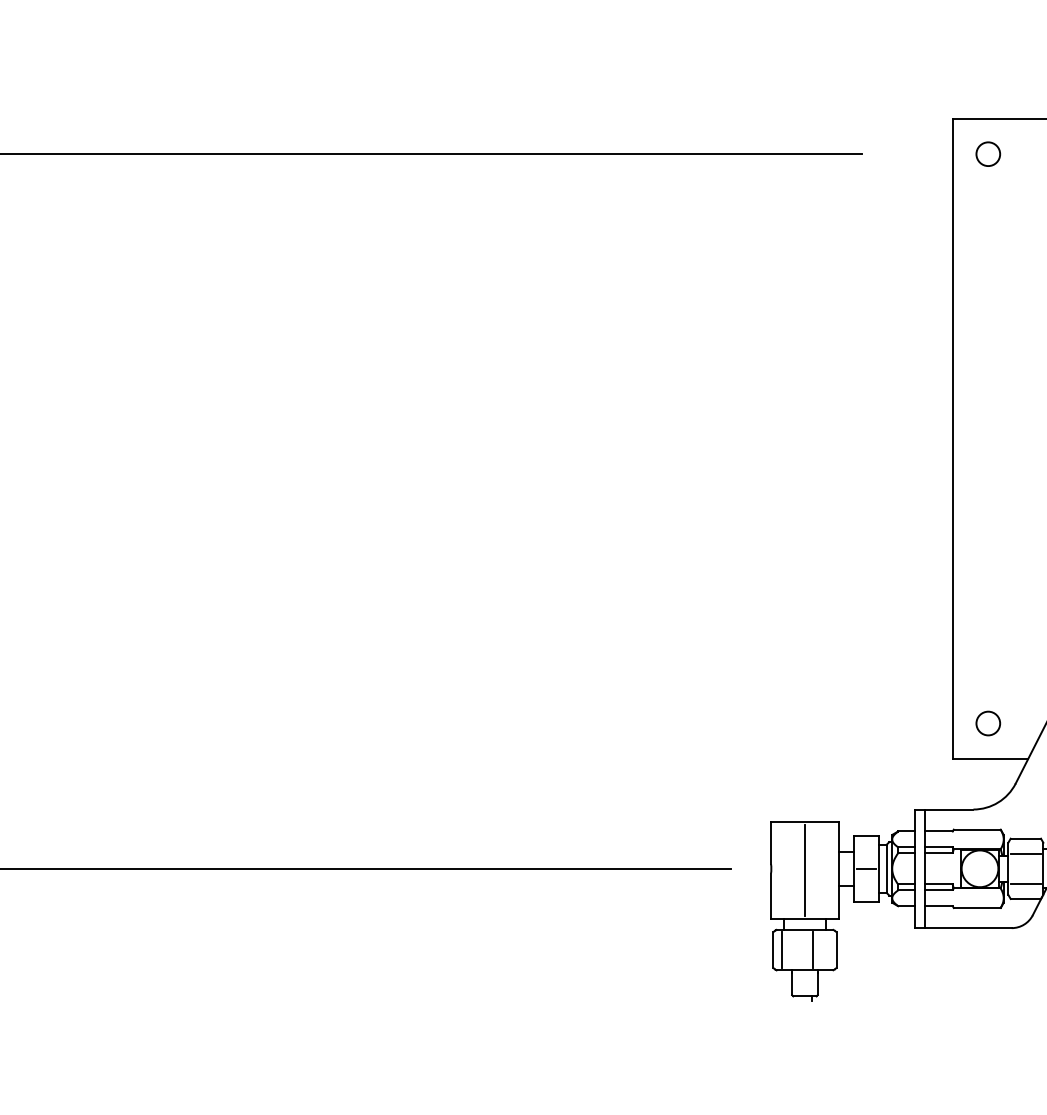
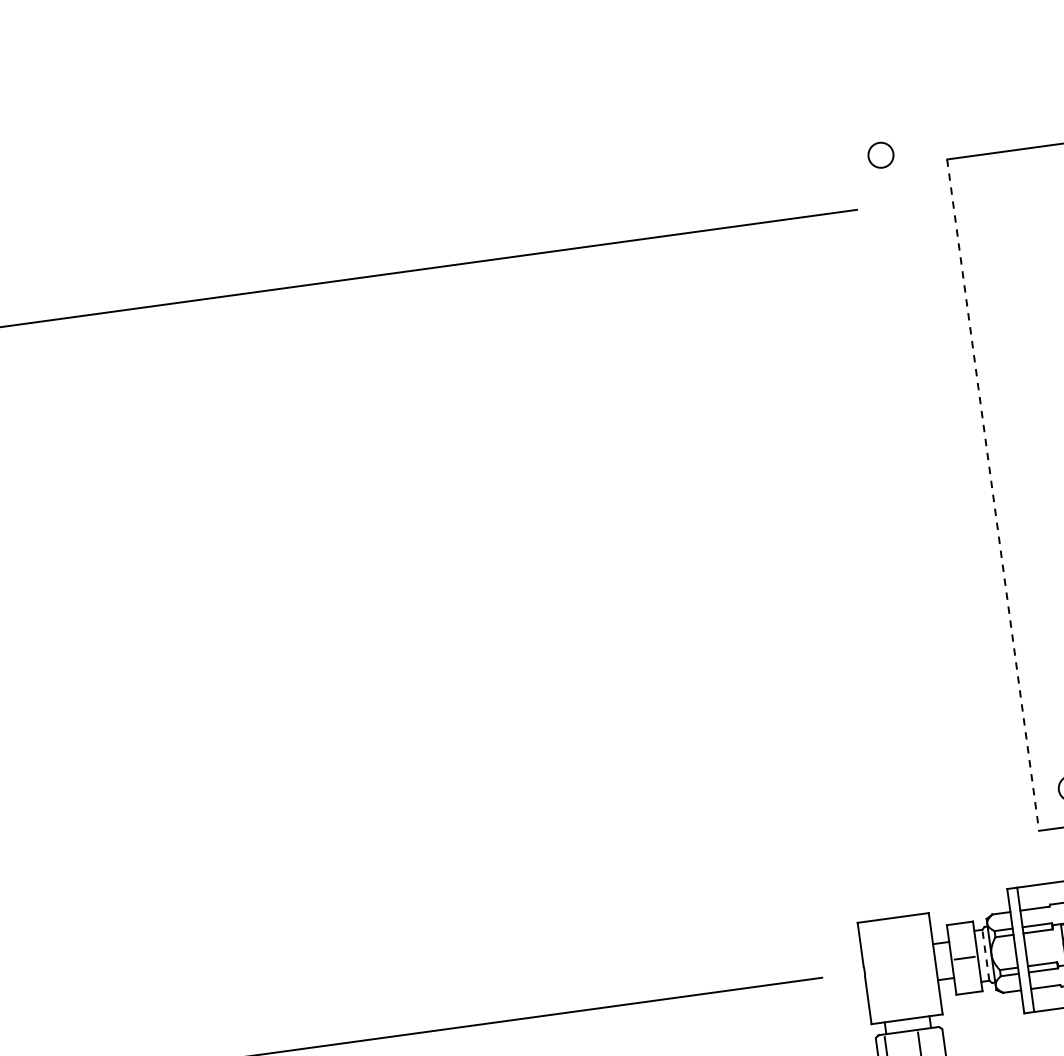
circle: (988, 153) -> (881, 154), moved
line: (952, 439) -> (992, 495), solid -> dashed
line: (886, 868) -> (985, 955), solid -> dashed
line: (804, 870) -> (899, 968), removed

